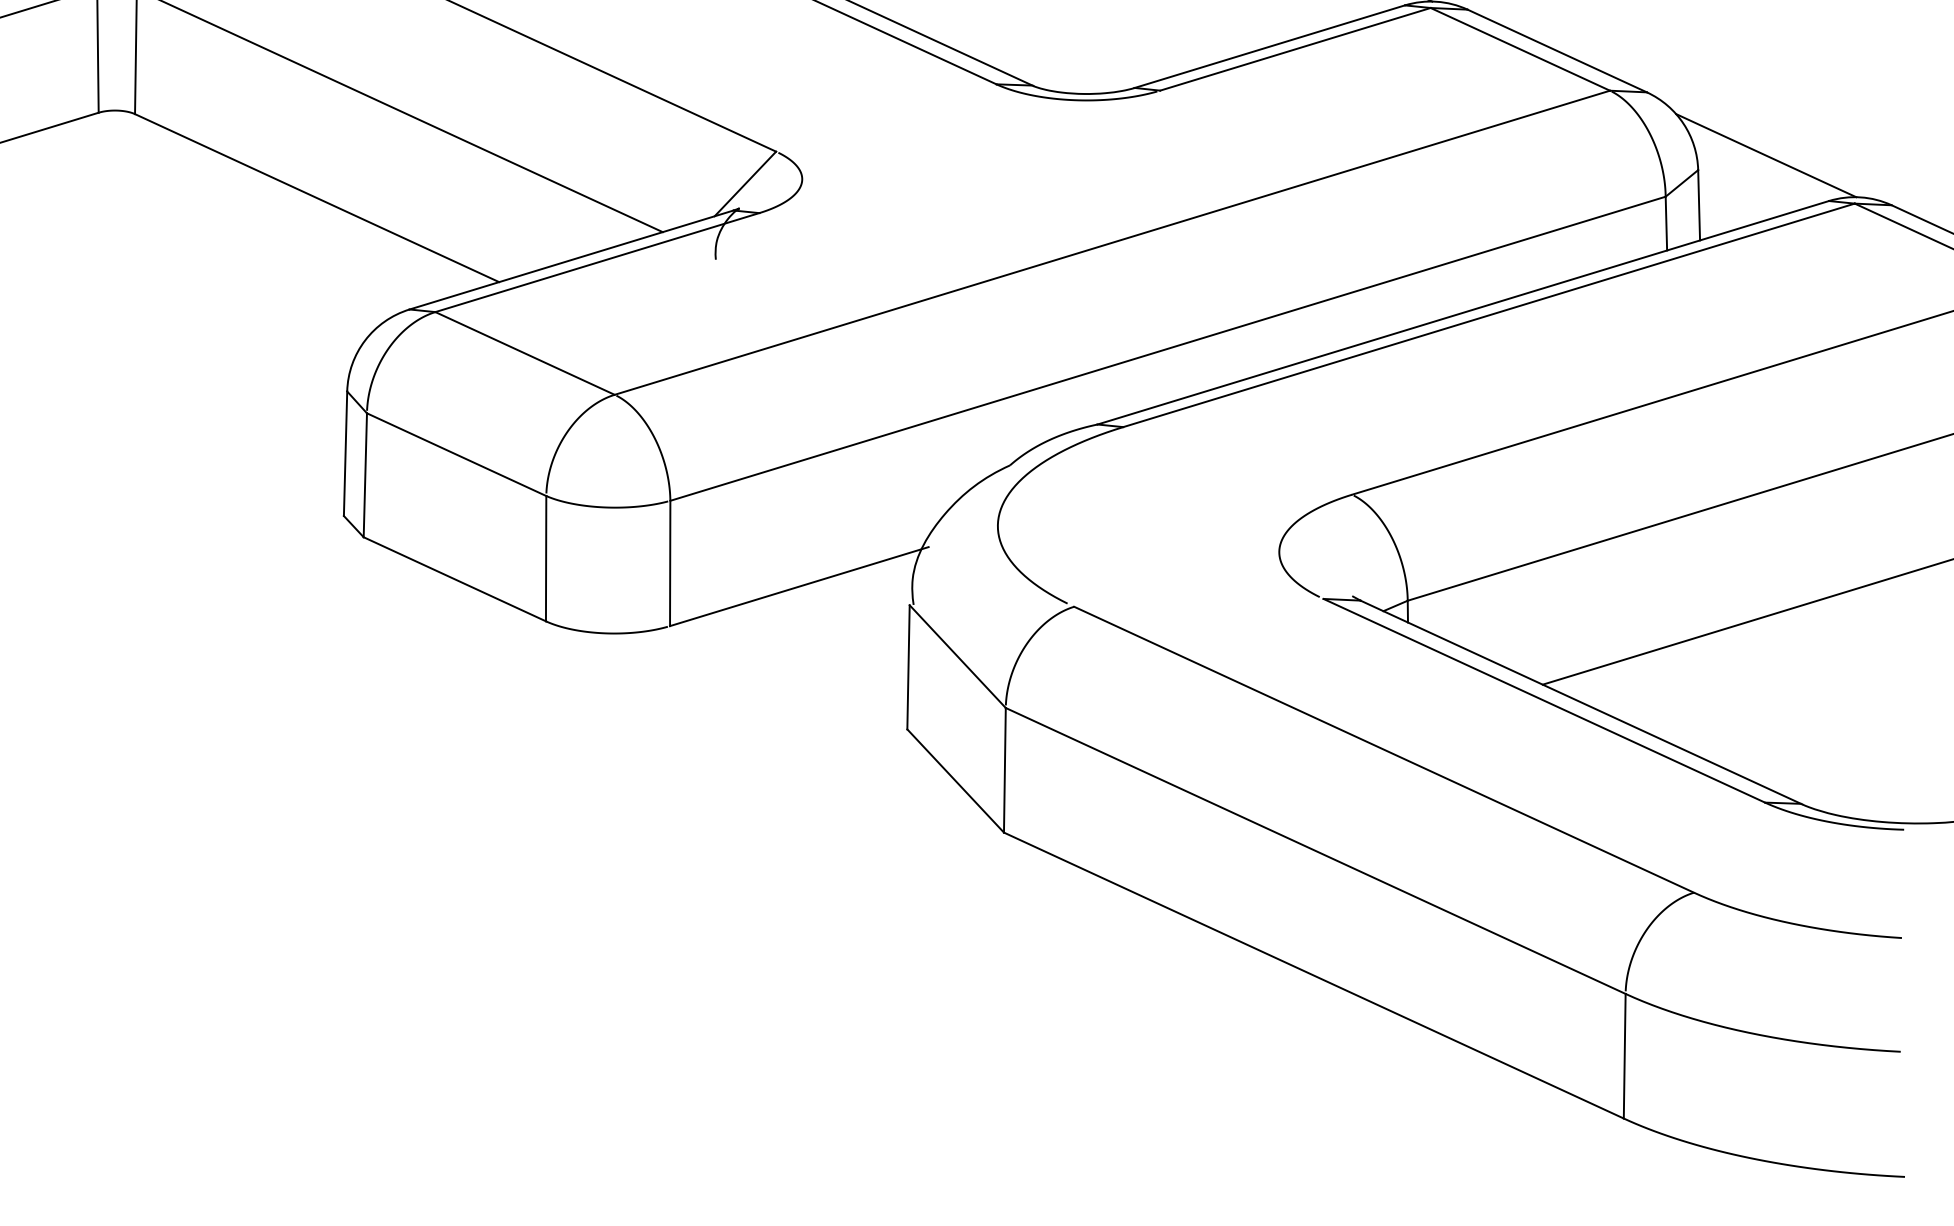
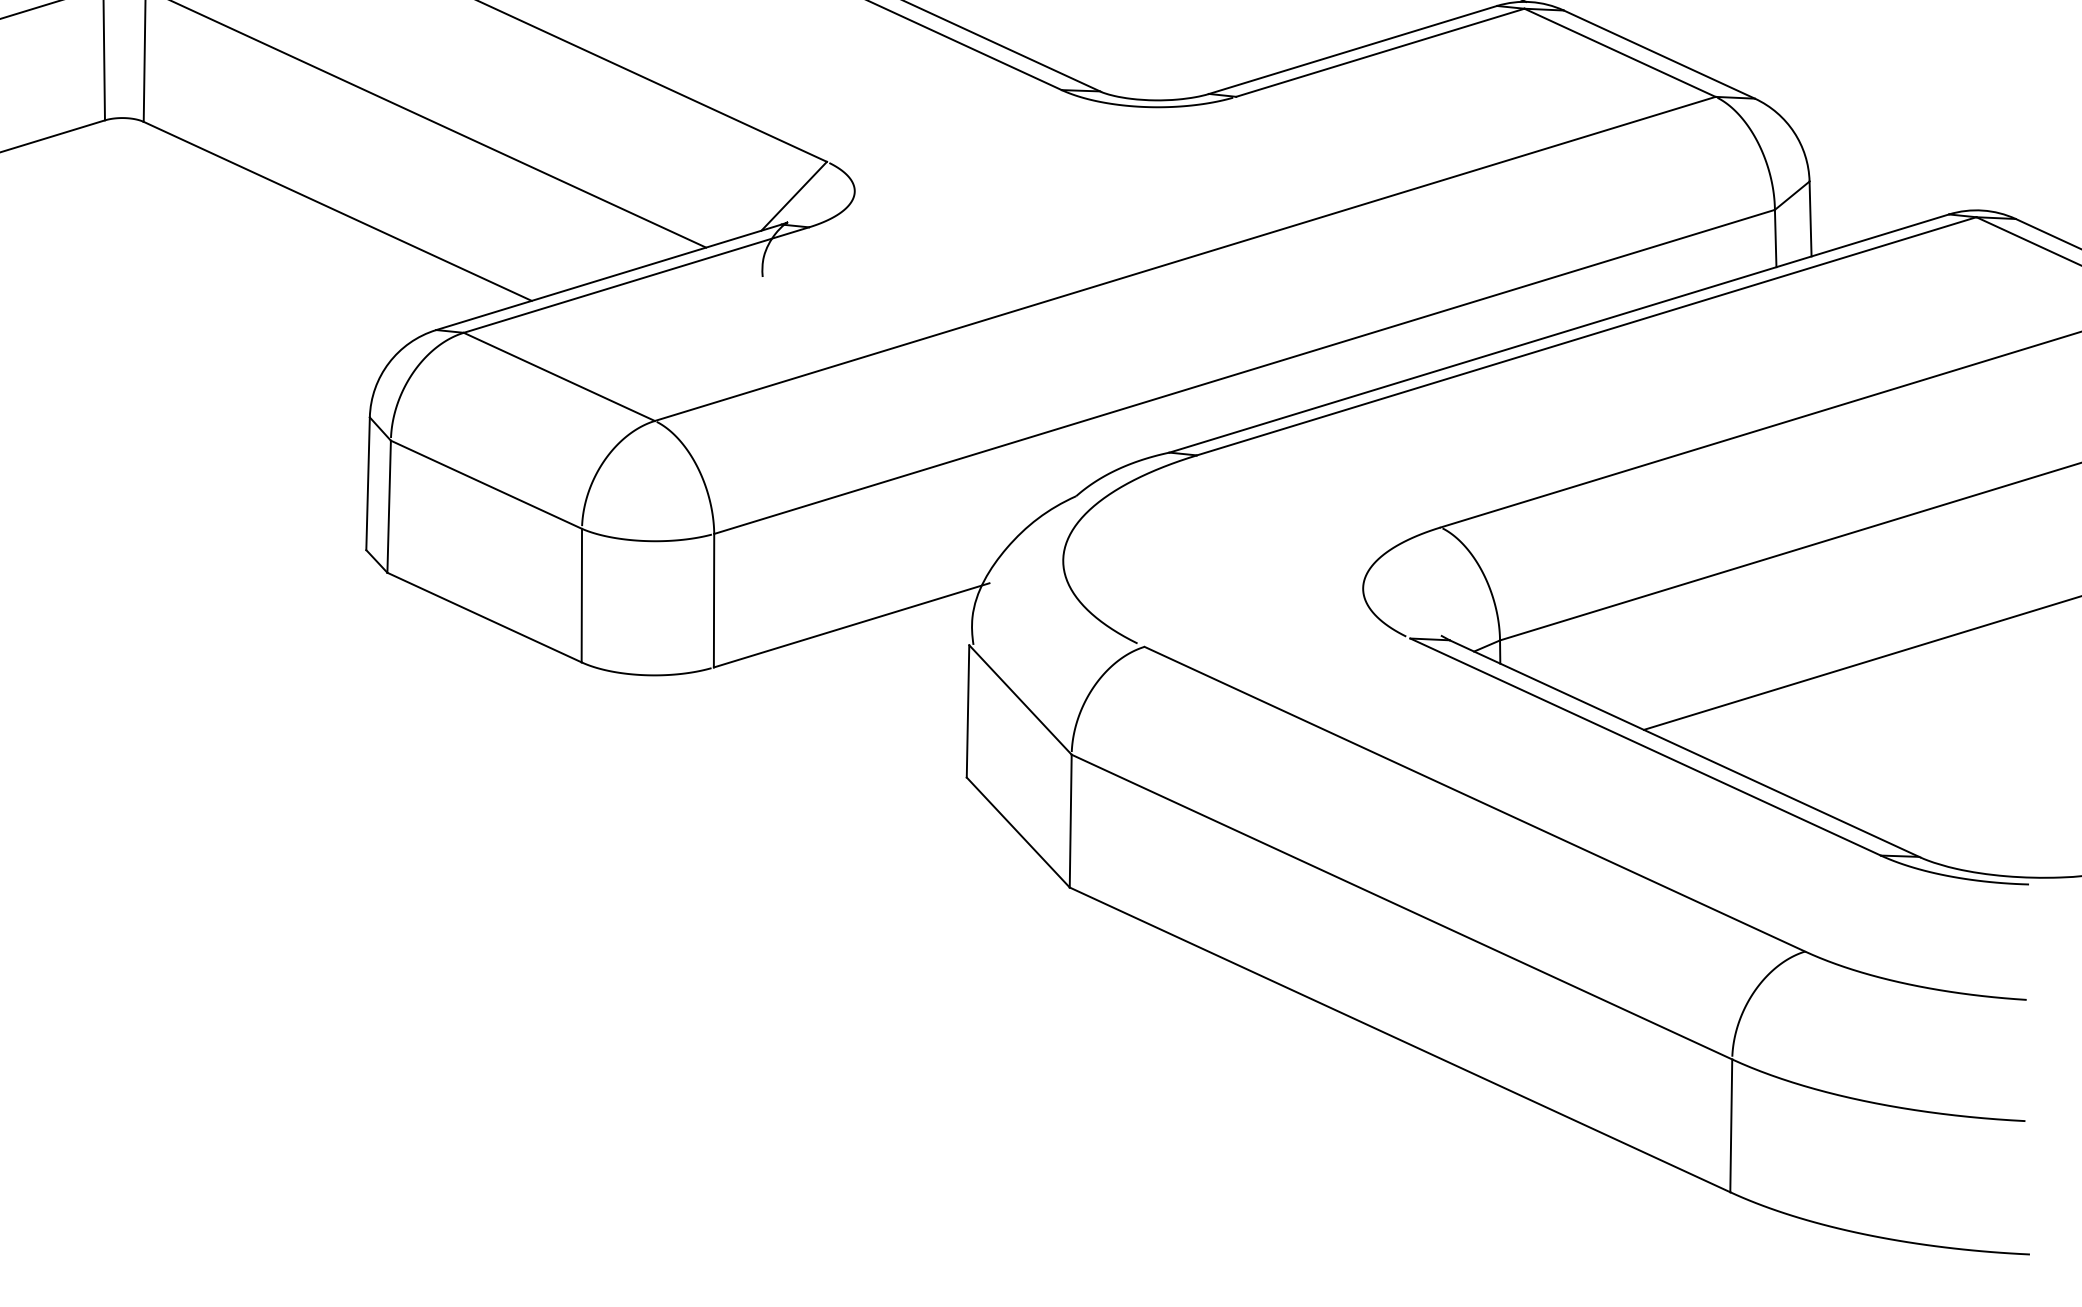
line: (1766, 155) -> (1882, 165), removed

